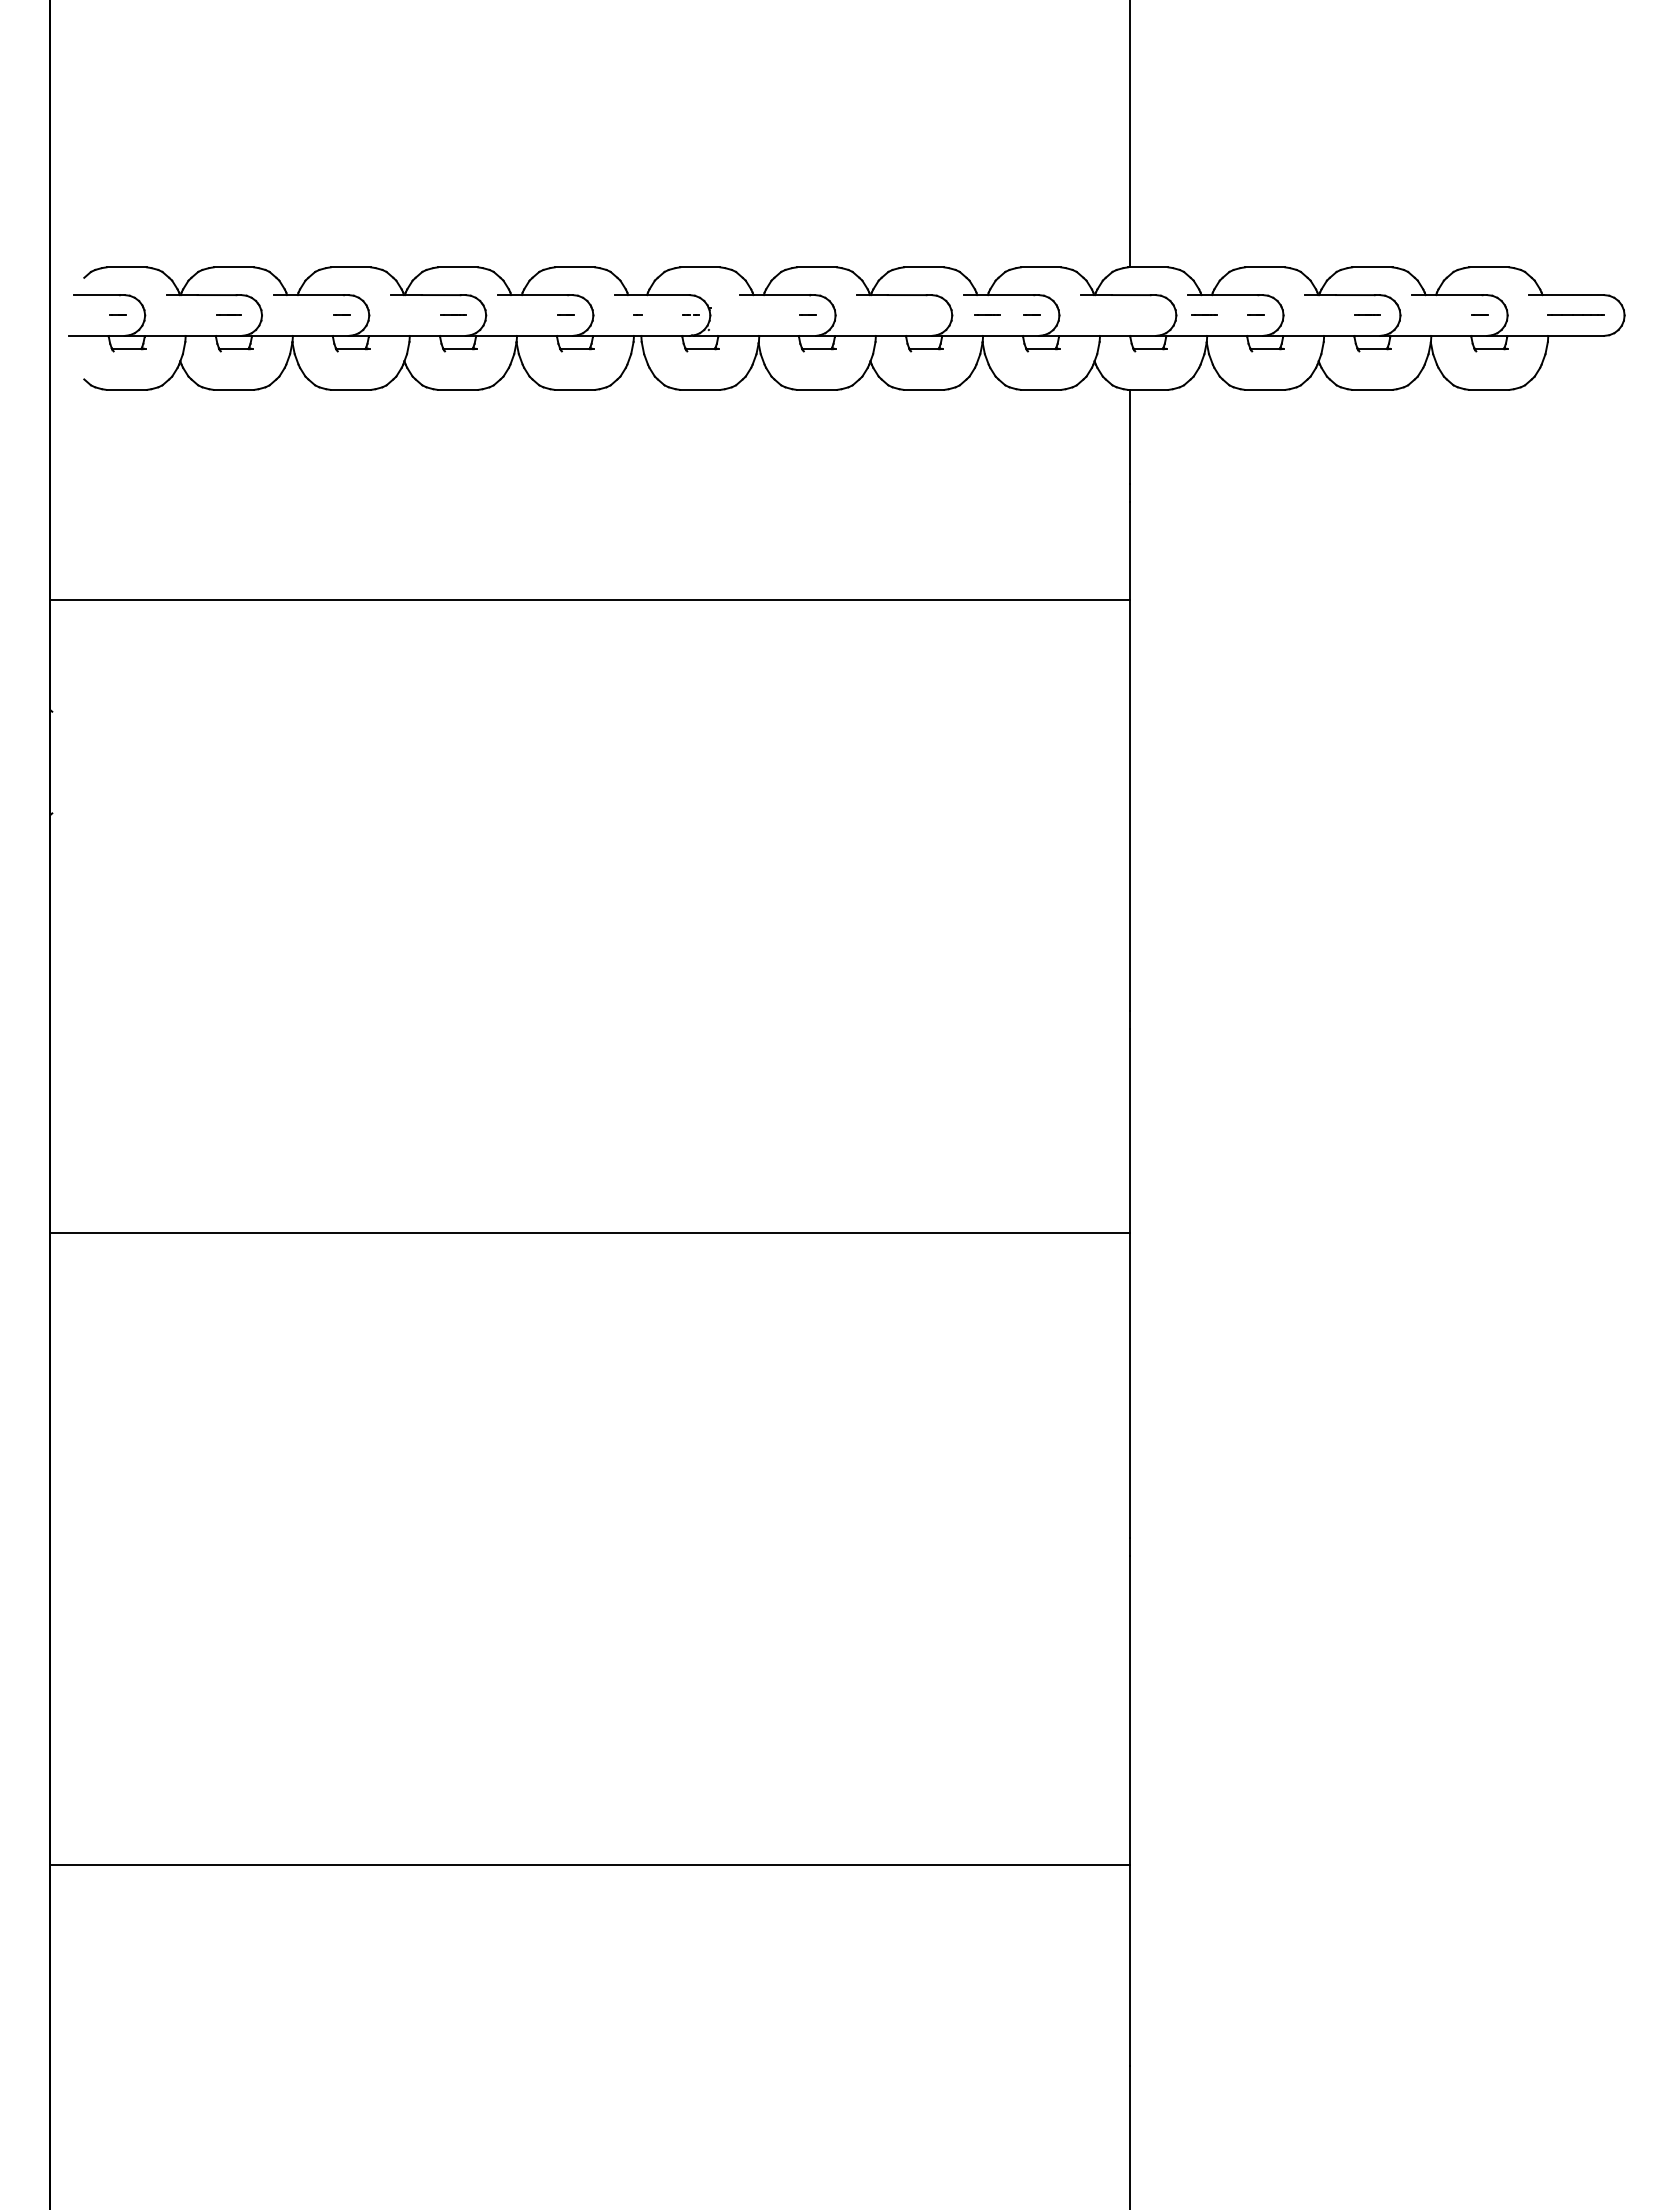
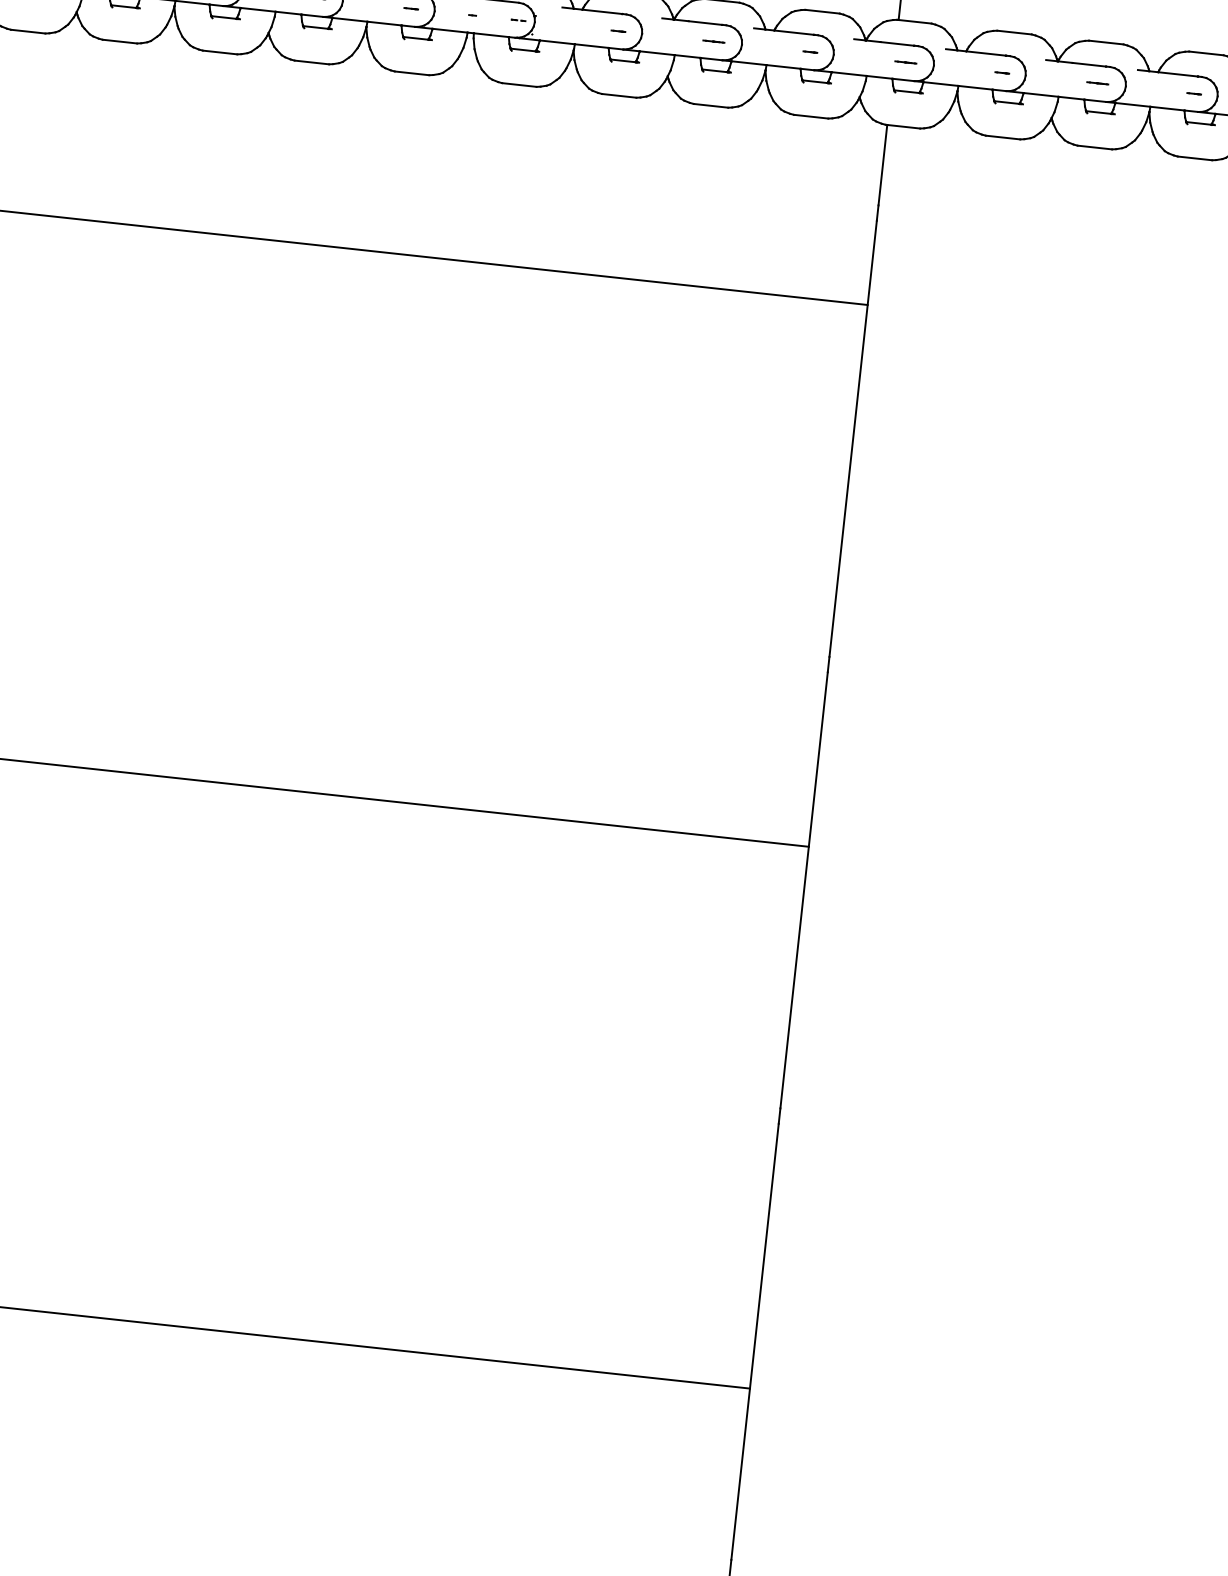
line: (987, 314) -> (714, 40), moved
line: (1204, 314) -> (905, 61), moved

